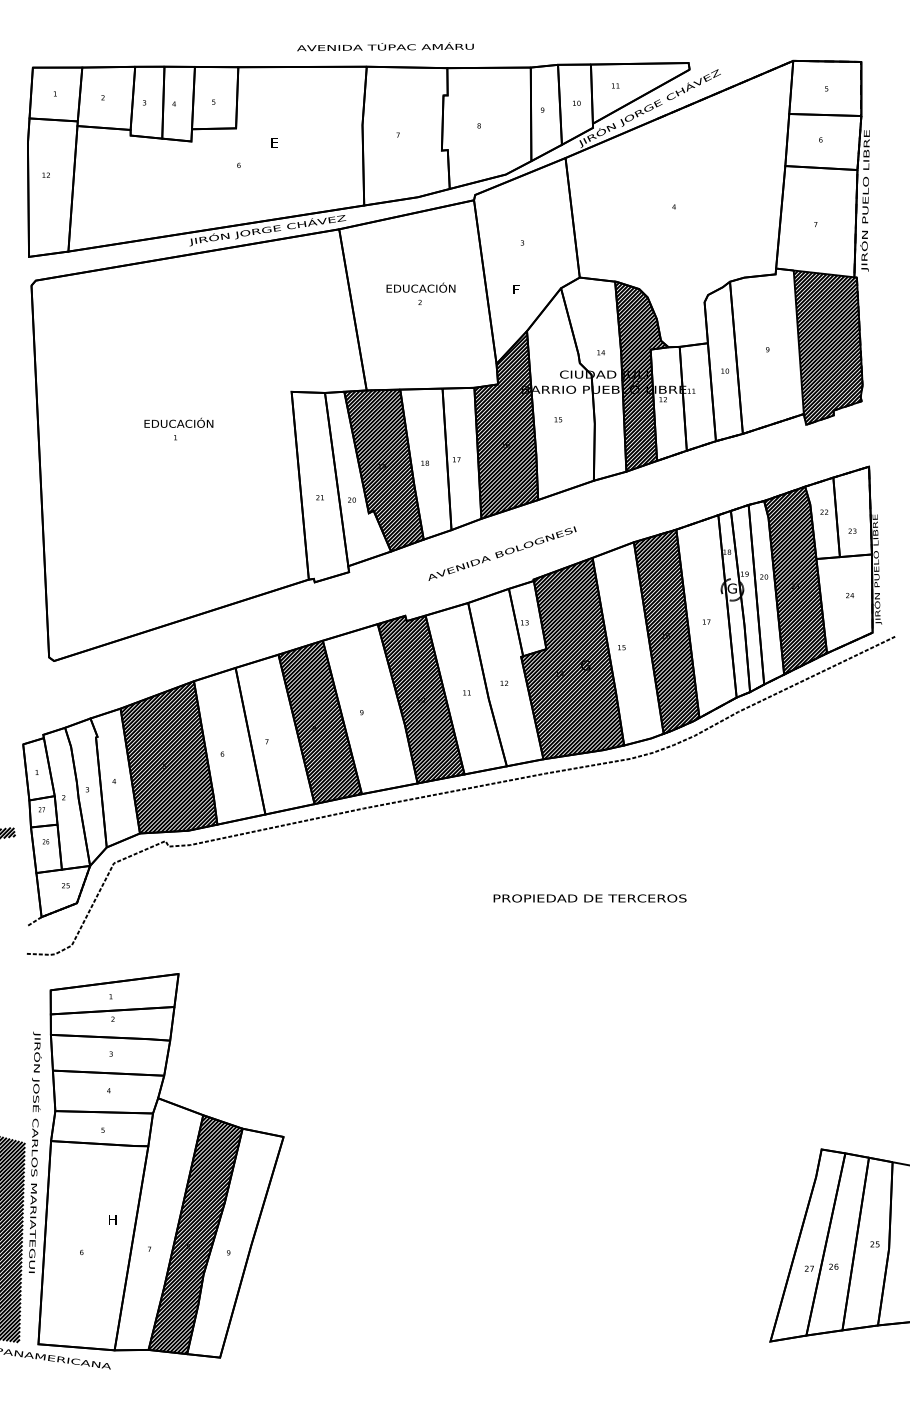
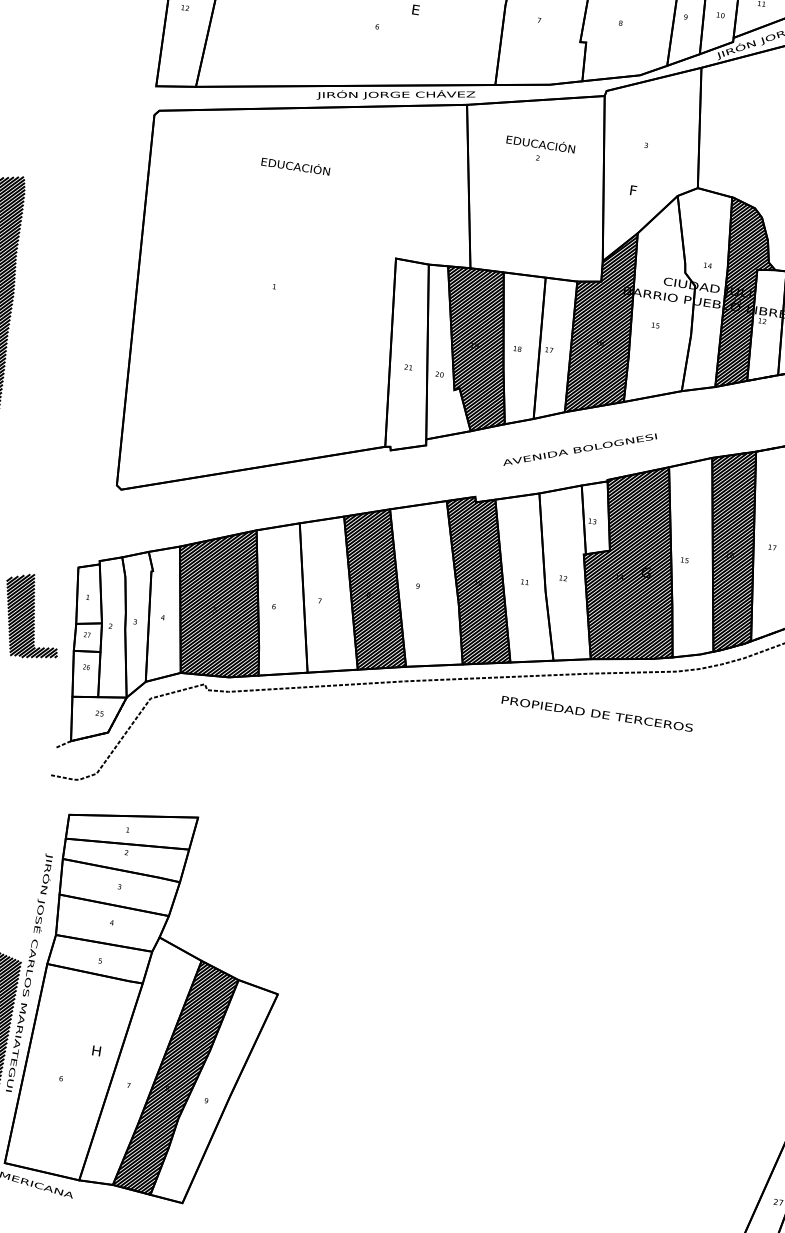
text: (420, 293) -> (539, 149), moved
text: (178, 422) -> (295, 165), moved
text: (589, 898) -> (596, 713), moved

